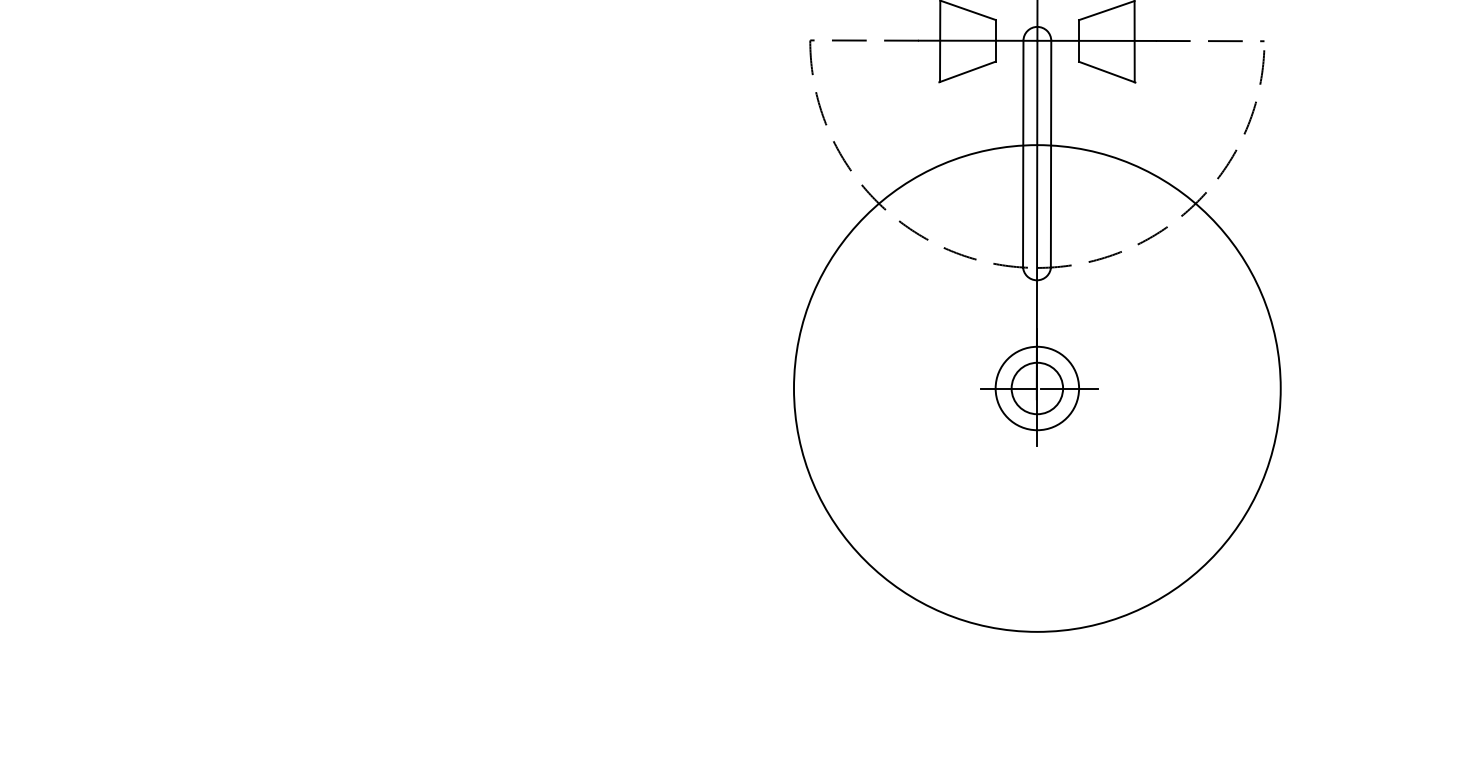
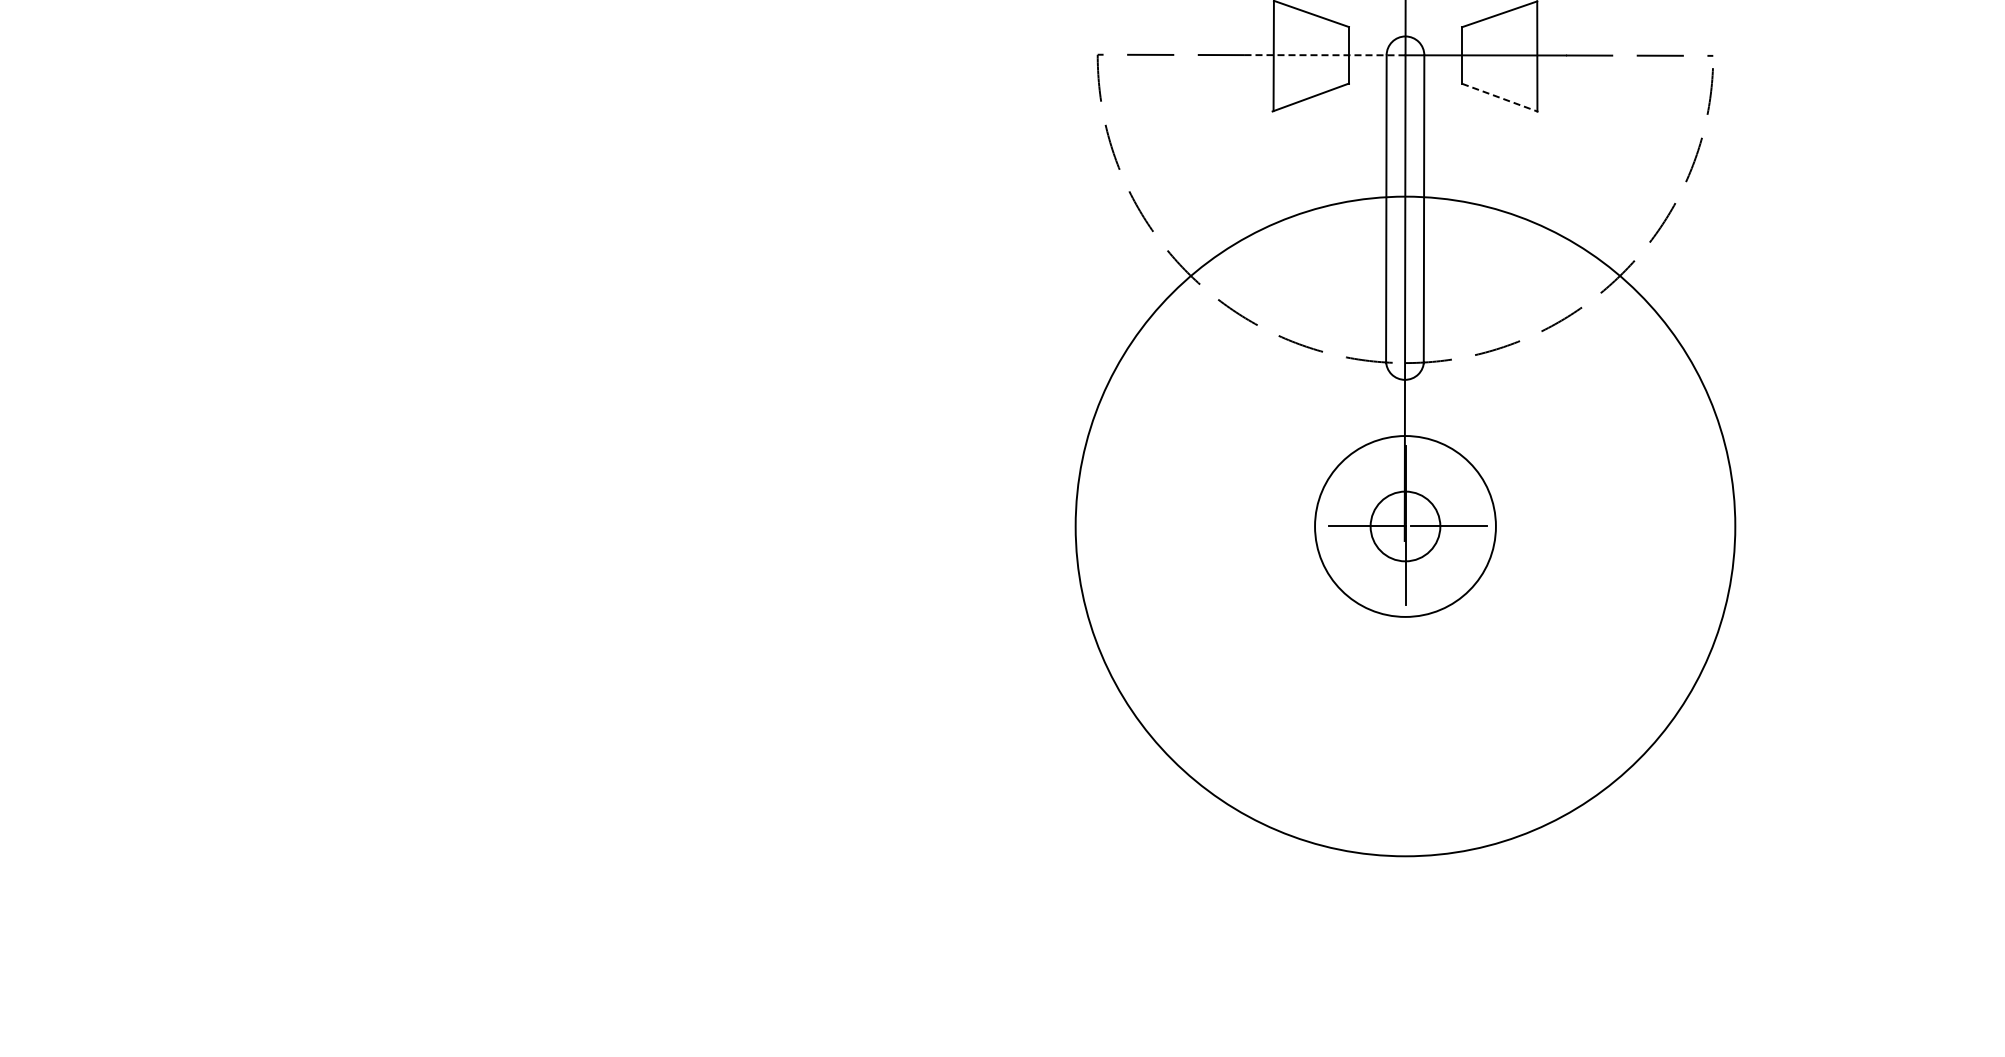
line: (977, 40) -> (1324, 55), solid -> dashed
line: (1107, 71) -> (1500, 97), solid -> dashed
circle: (1037, 388) -> (1405, 526), size x1.6

